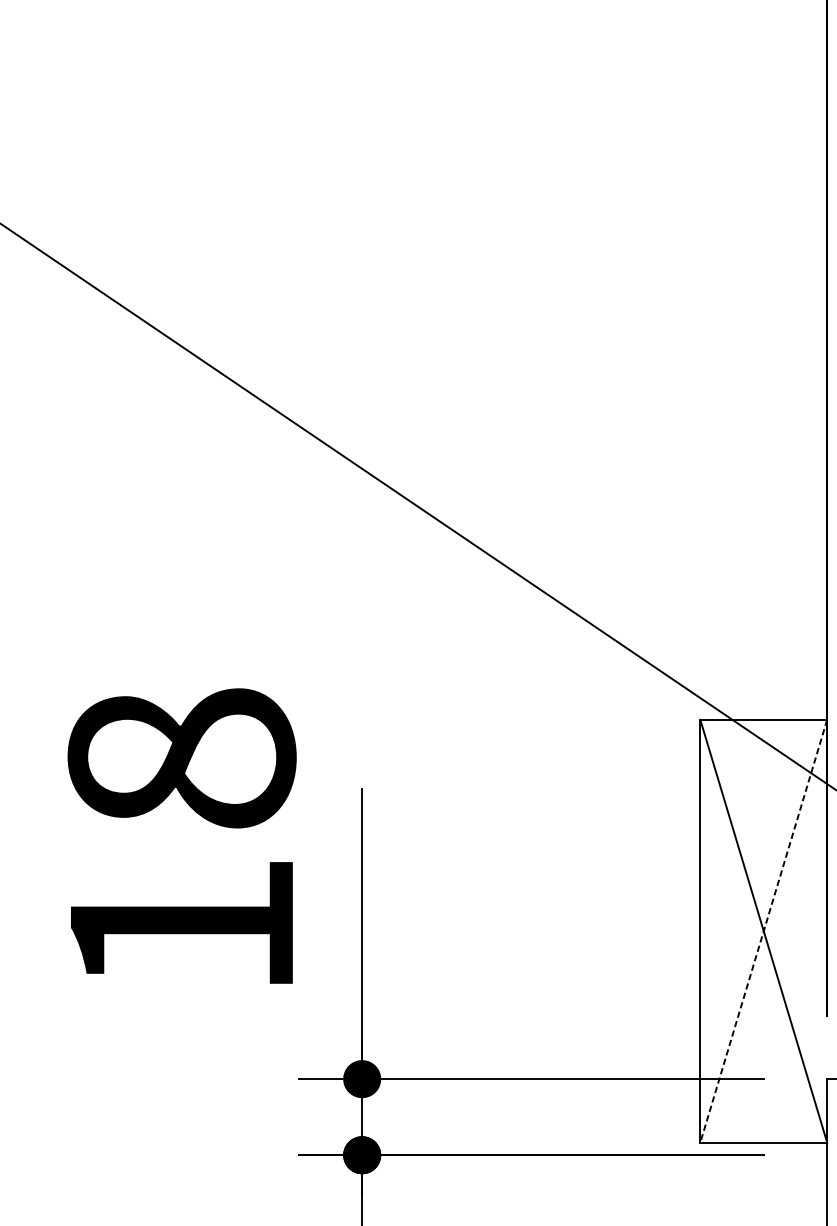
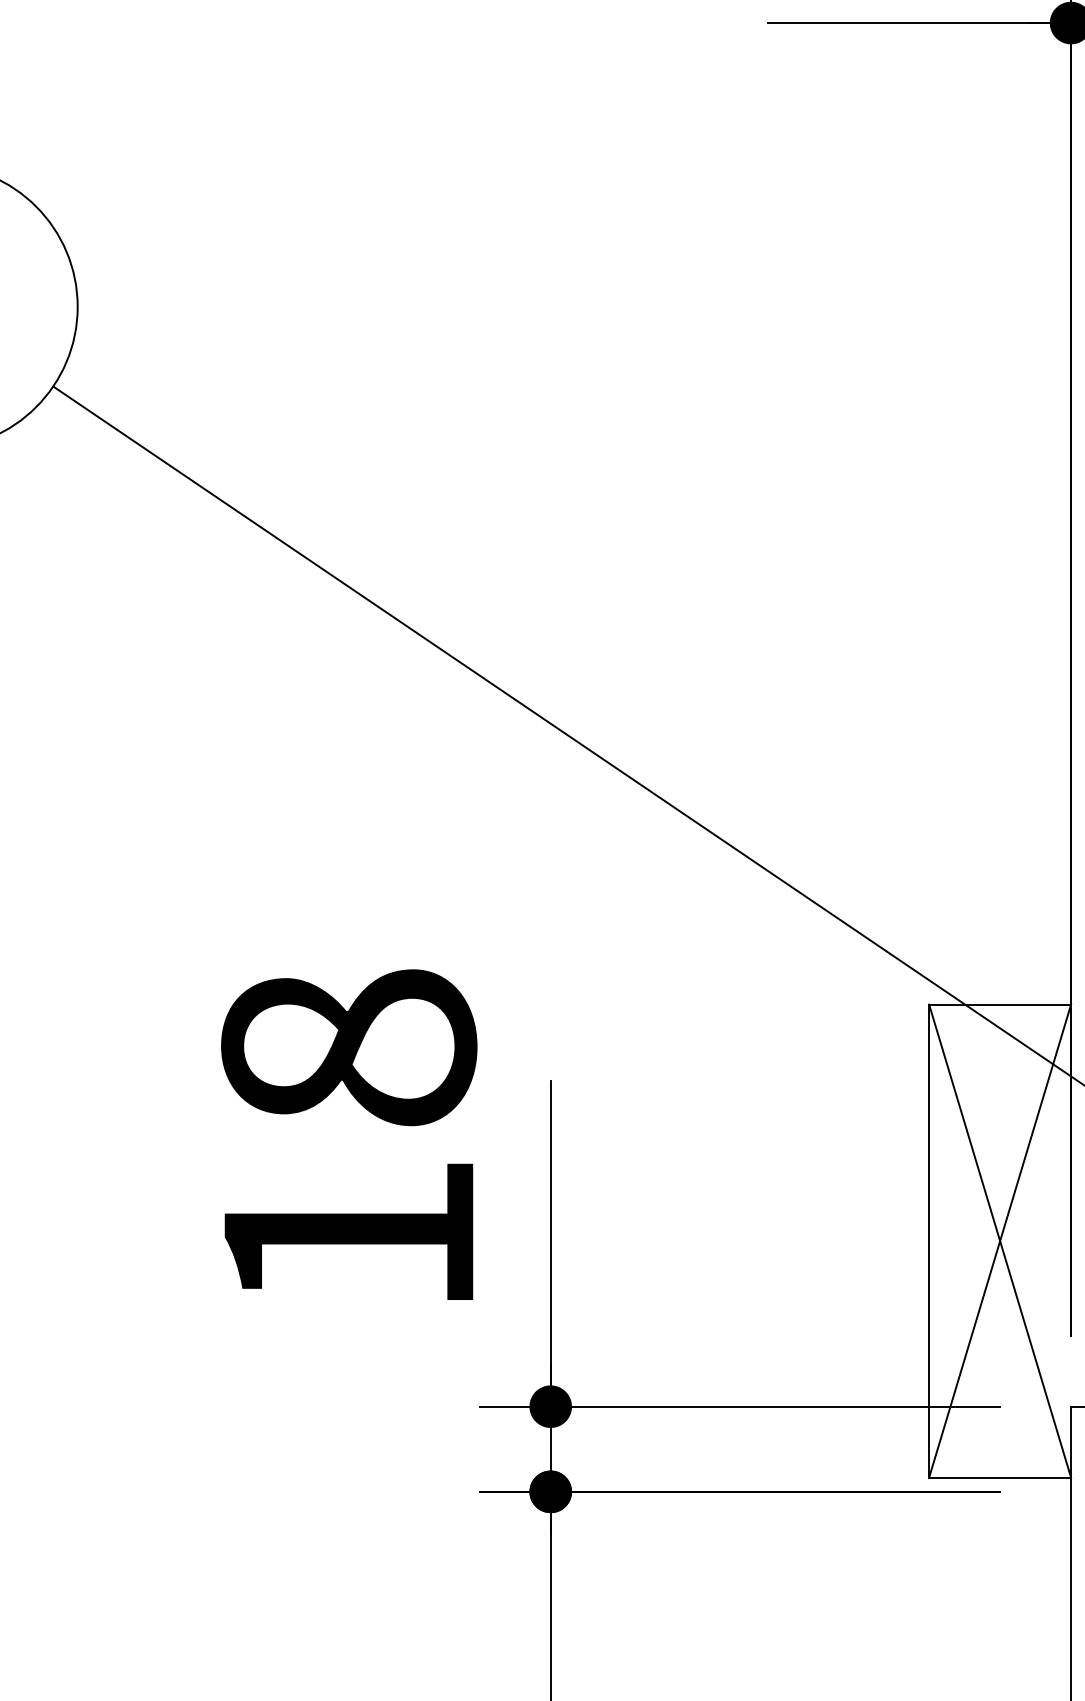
line: (764, 931) -> (1000, 1241), dashed -> solid

